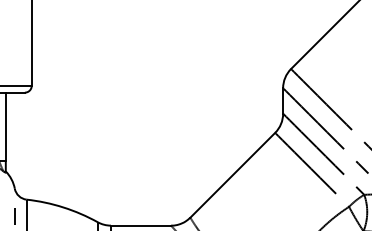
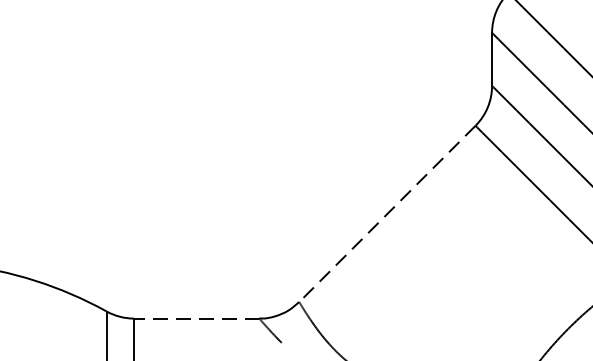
line: (232, 175) -> (386, 214), solid -> dashed
line: (140, 225) -> (195, 318), solid -> dashed

